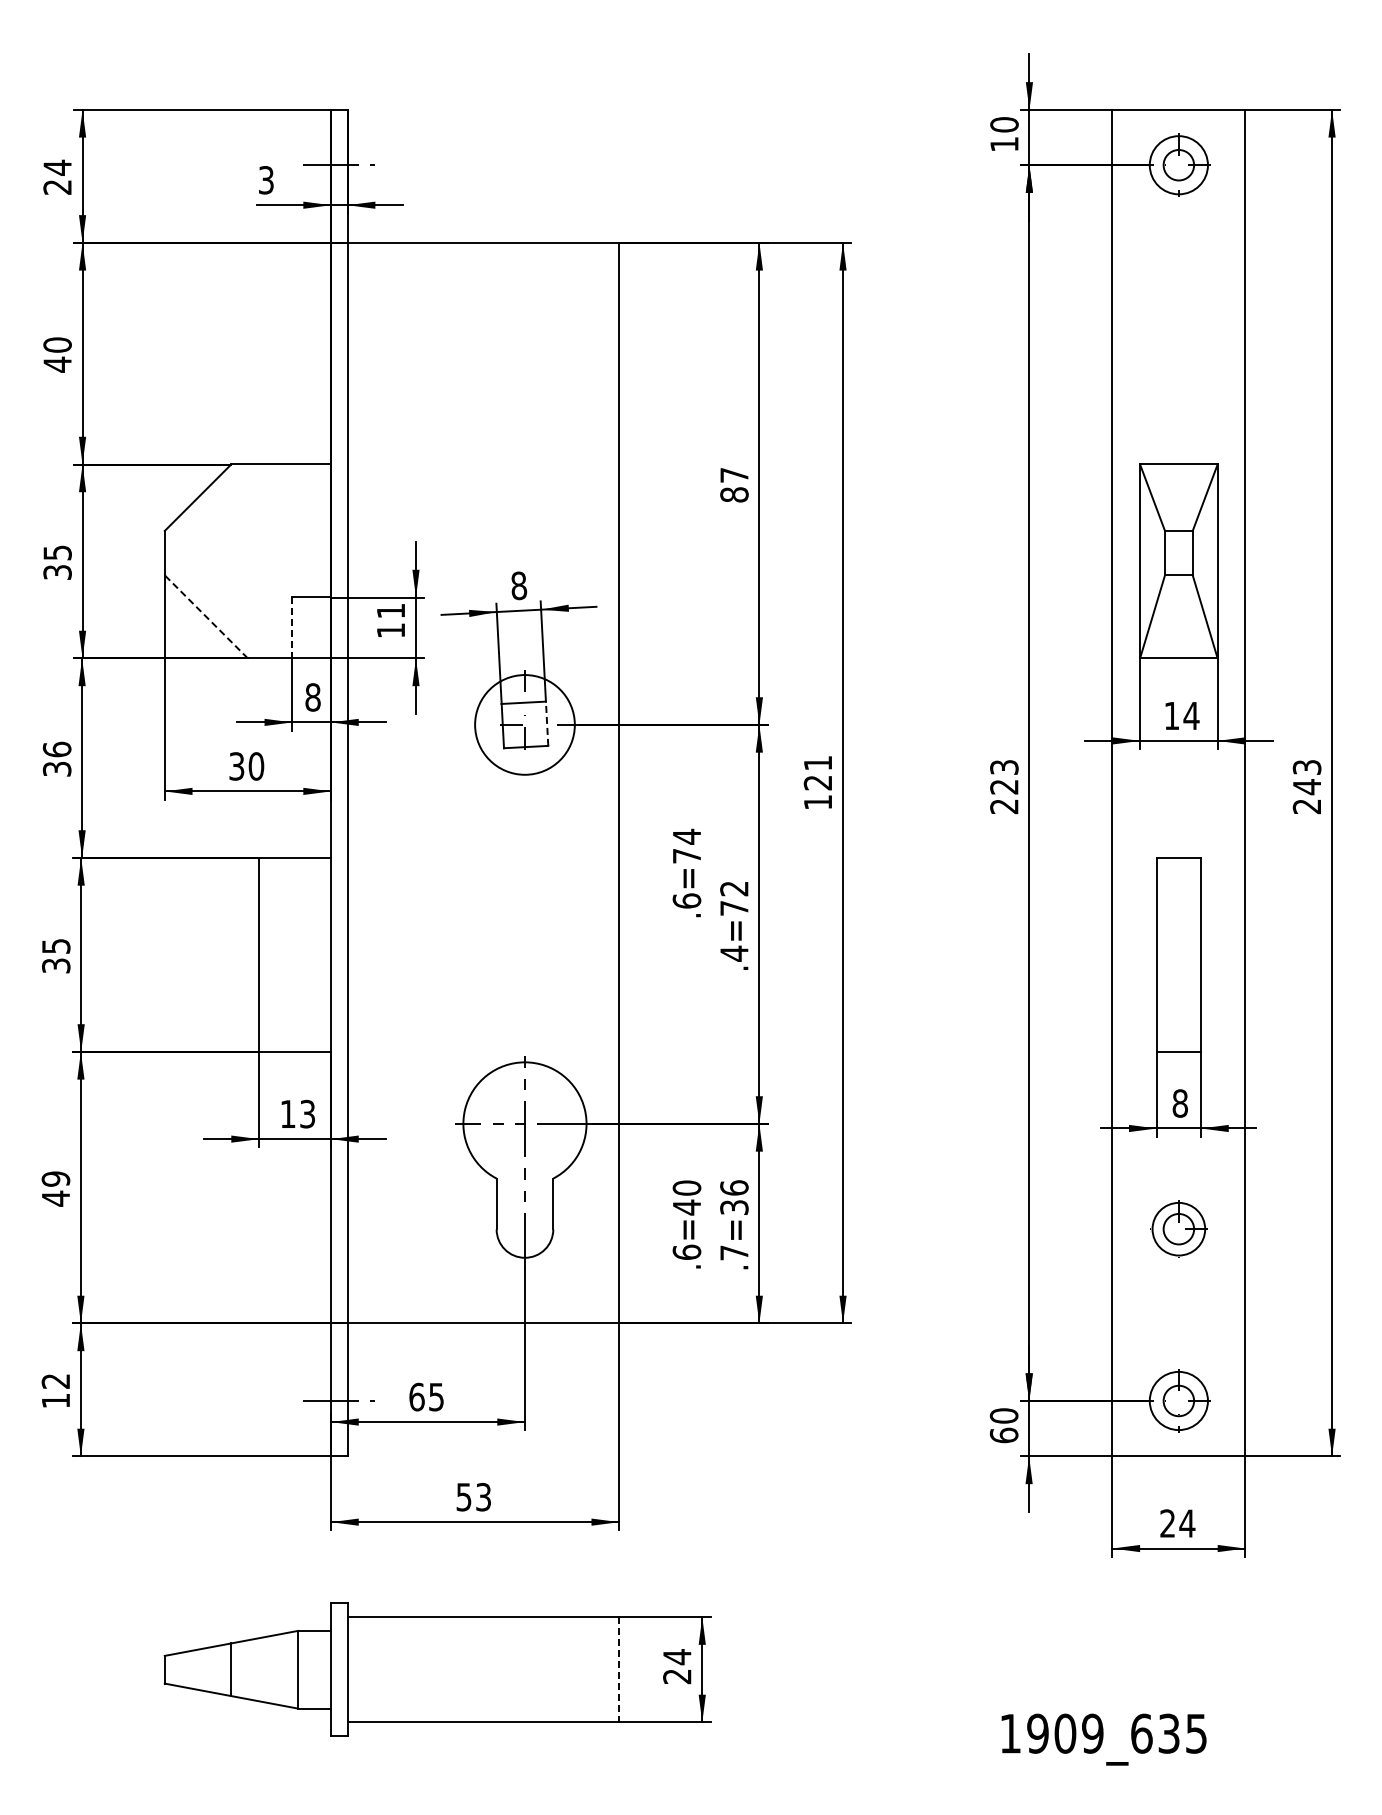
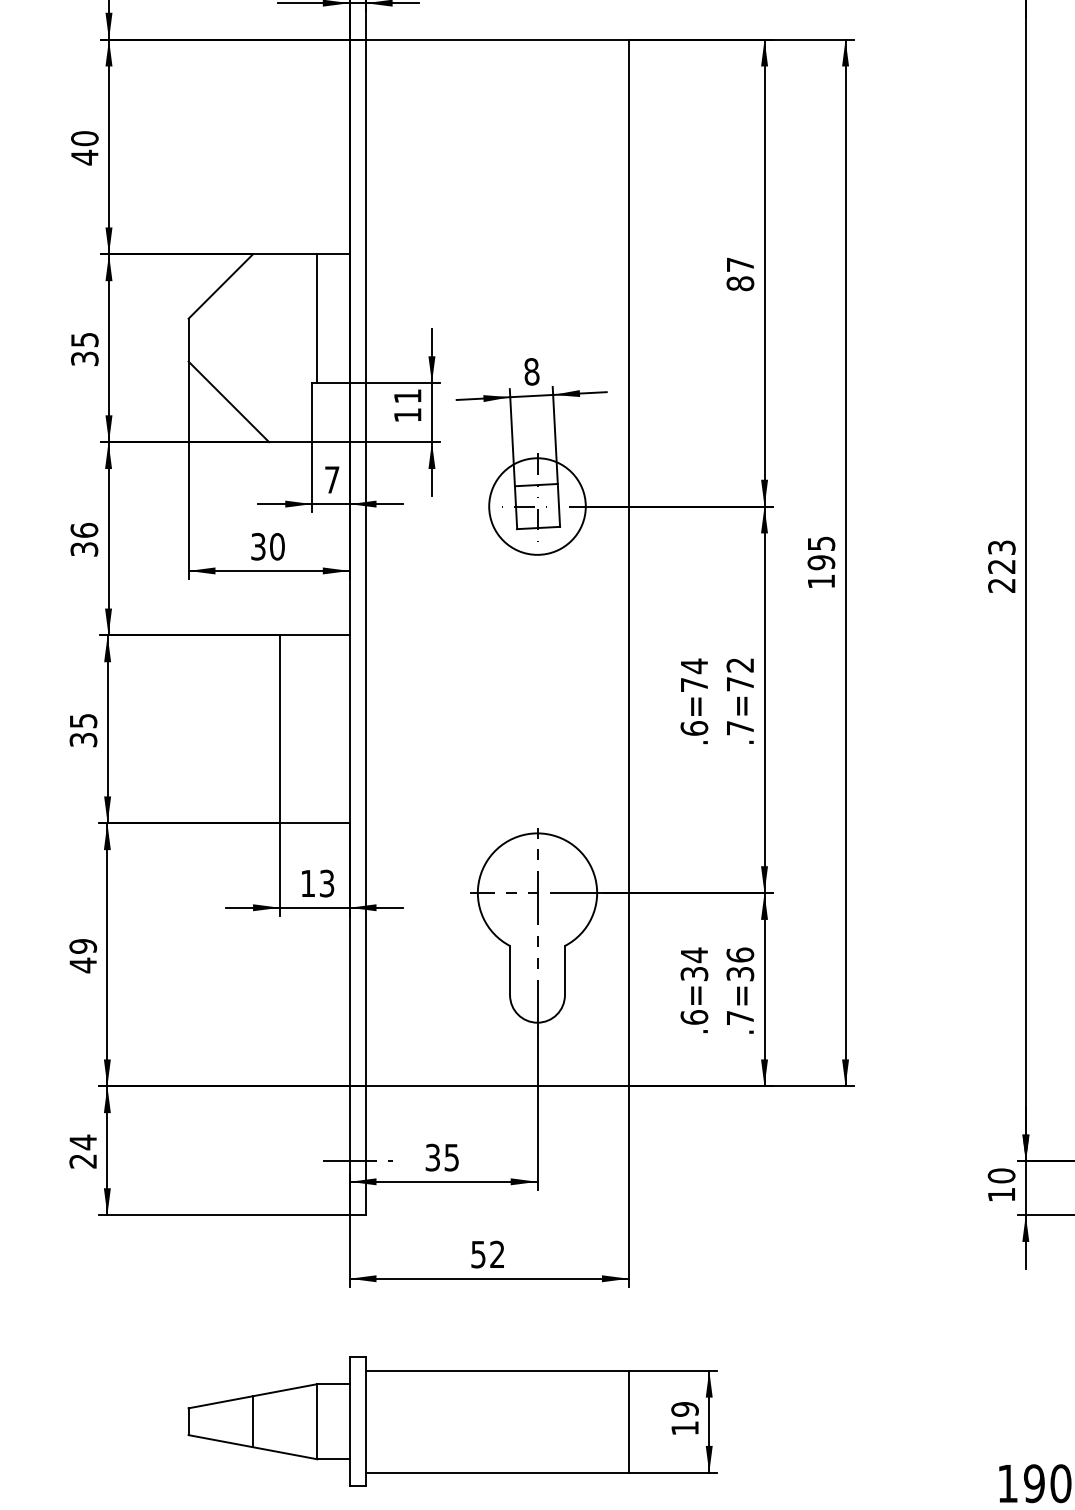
line: (297, 530) -> (317, 318), added
line: (206, 616) -> (229, 401), dashed -> solid
line: (292, 628) -> (312, 413), dashed -> solid
text: (312, 697) -> (331, 479), 8 -> 7
line: (547, 723) -> (559, 505), dashed -> solid
text: (818, 773) -> (821, 553), 121 -> 195
text: (686, 872) -> (693, 700), moved
text: (734, 953) -> (740, 727), .4=72 -> .7=72
text: (686, 1197) -> (693, 964), .6=40 -> .6=34
text: (55, 1390) -> (82, 1151), 12 -> 24
text: (416, 1396) -> (432, 1157), 65 -> 35
text: (1003, 1435) -> (1001, 1194), 60 -> 10
text: (483, 1497) -> (497, 1254), 53 -> 52
text: (677, 1666) -> (685, 1418), 24 -> 19
line: (619, 1669) -> (629, 1421), dashed -> solid

